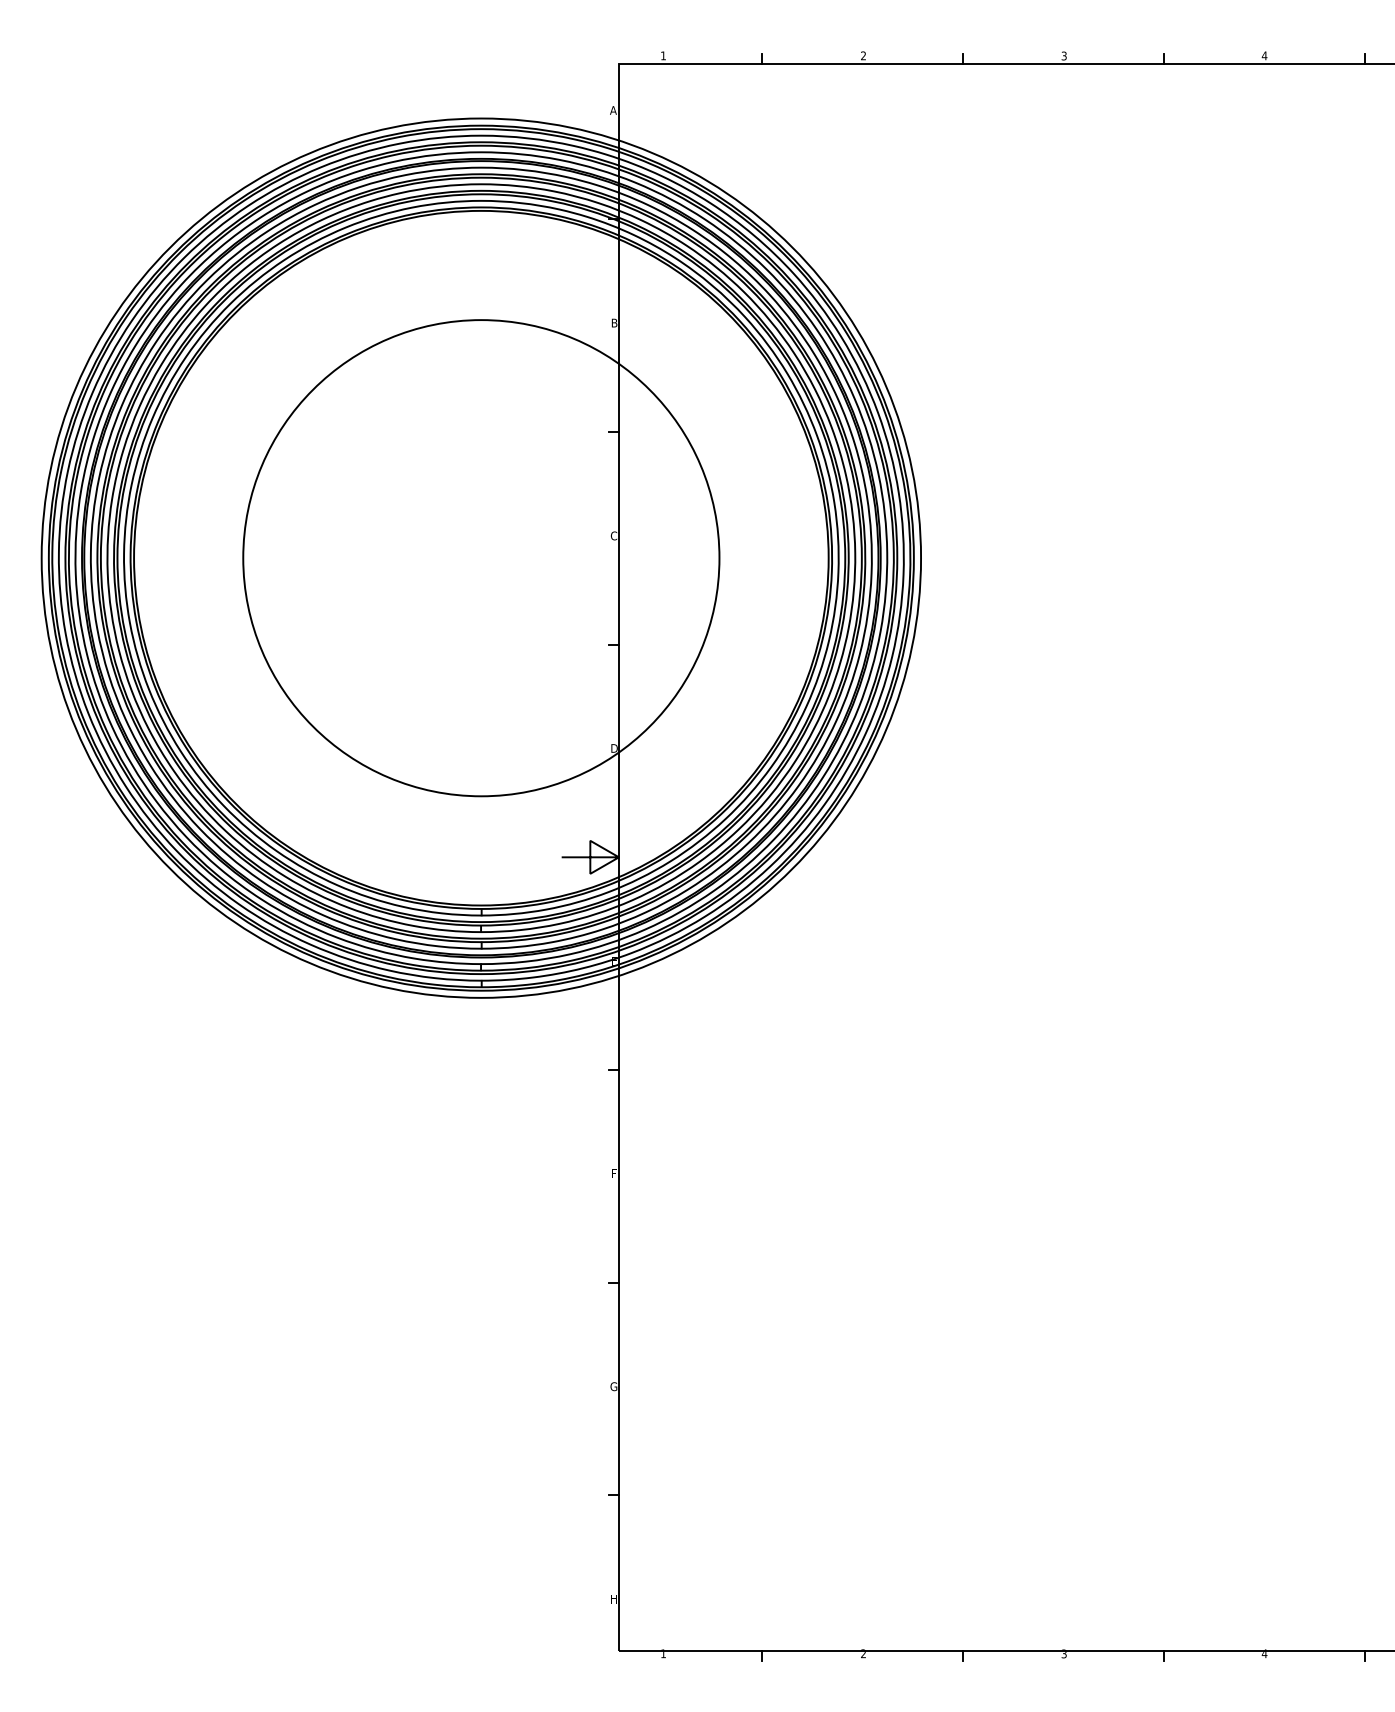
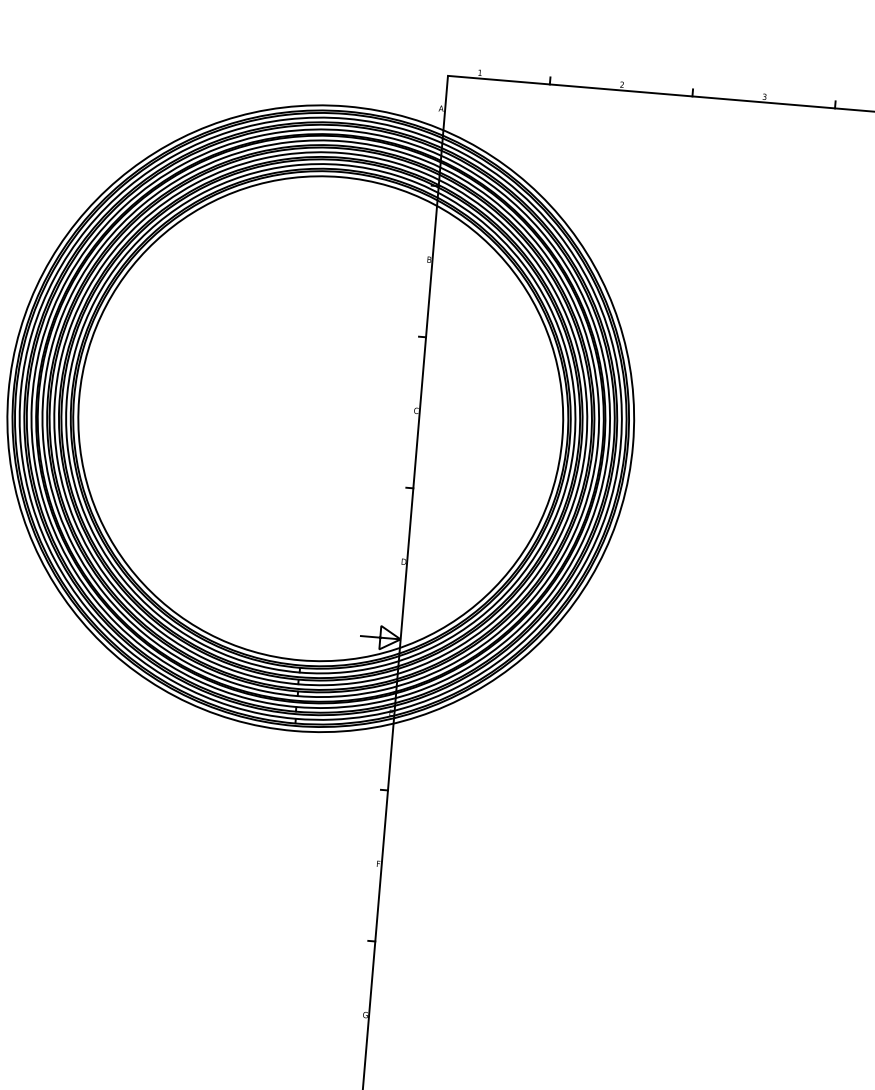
circle: (481, 558) -> (320, 418), size x1.43

